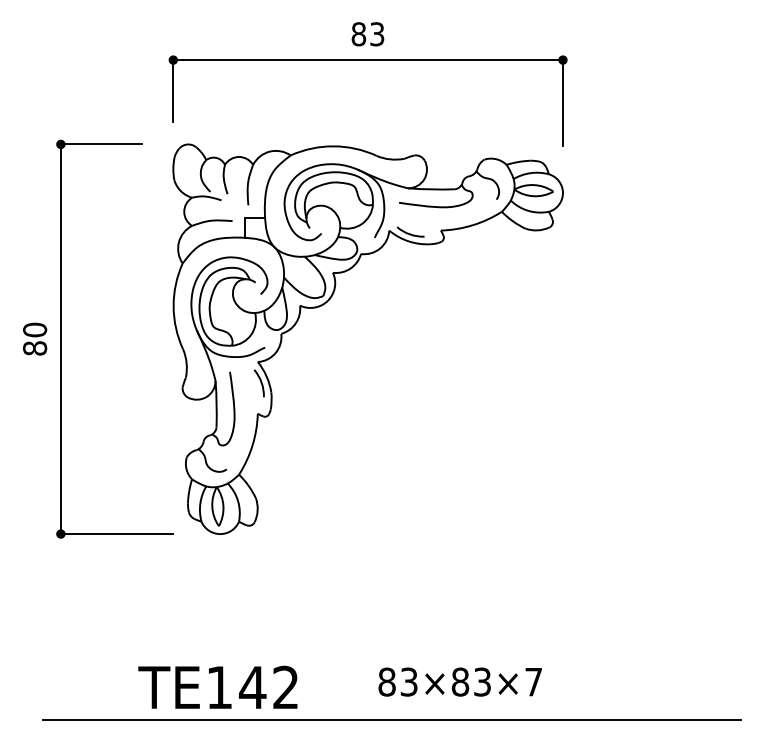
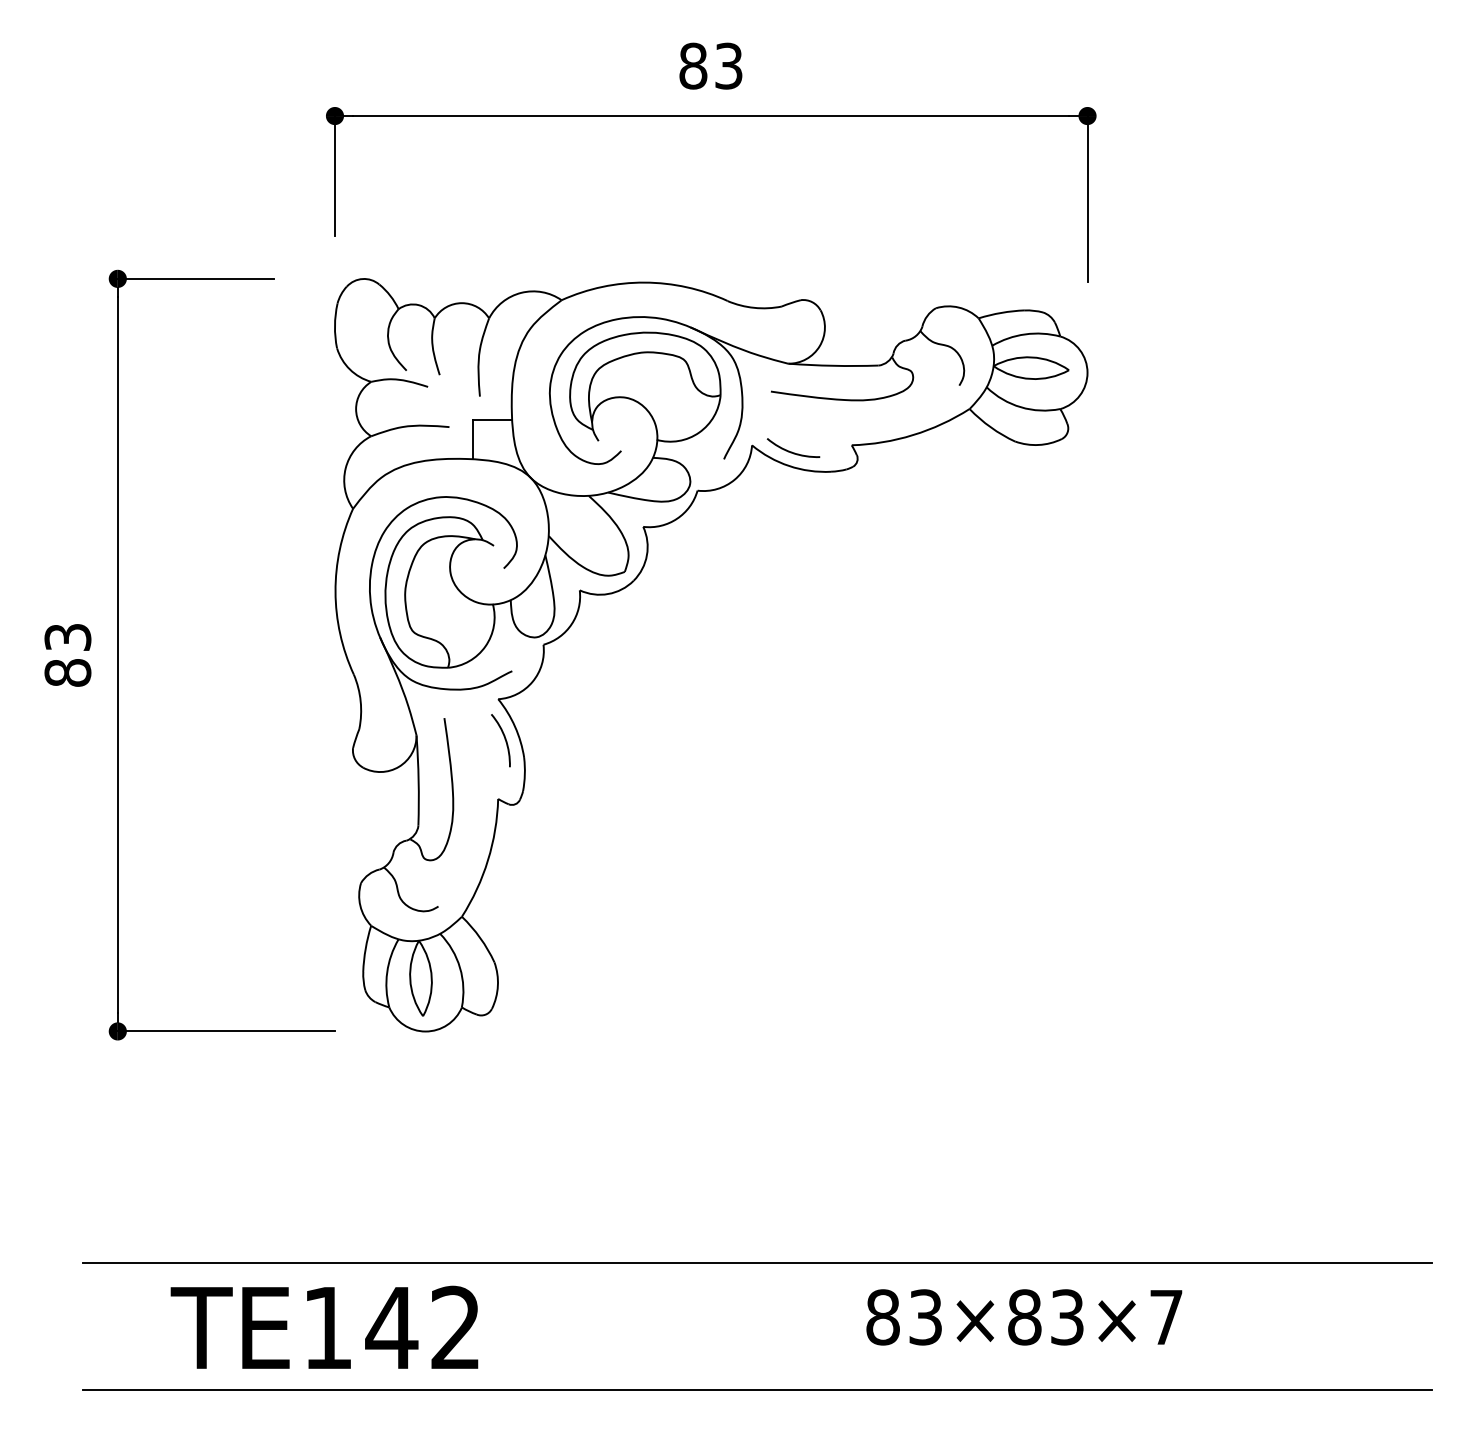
text: (35, 329) -> (68, 636), 80 -> 83
line: (392, 654) -> (758, 1264), added
text: (459, 681) -> (1022, 1316), moved
text: (217, 686) -> (323, 1325), moved

